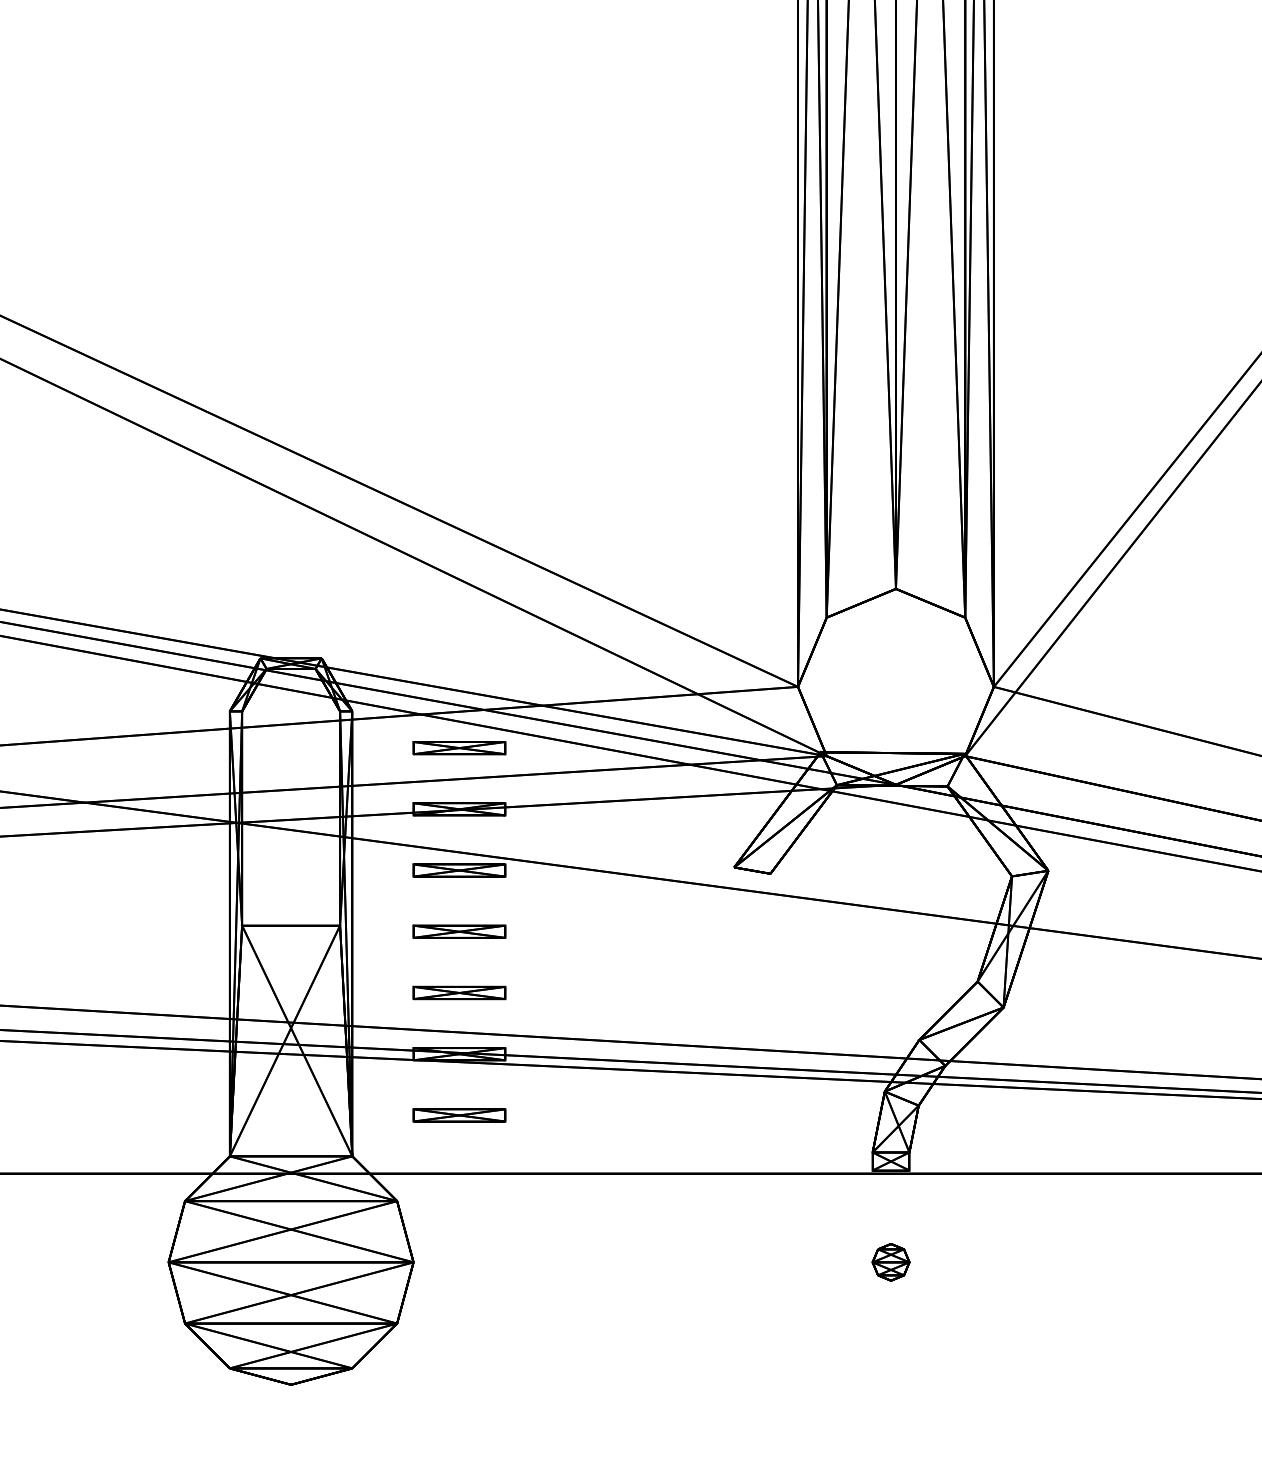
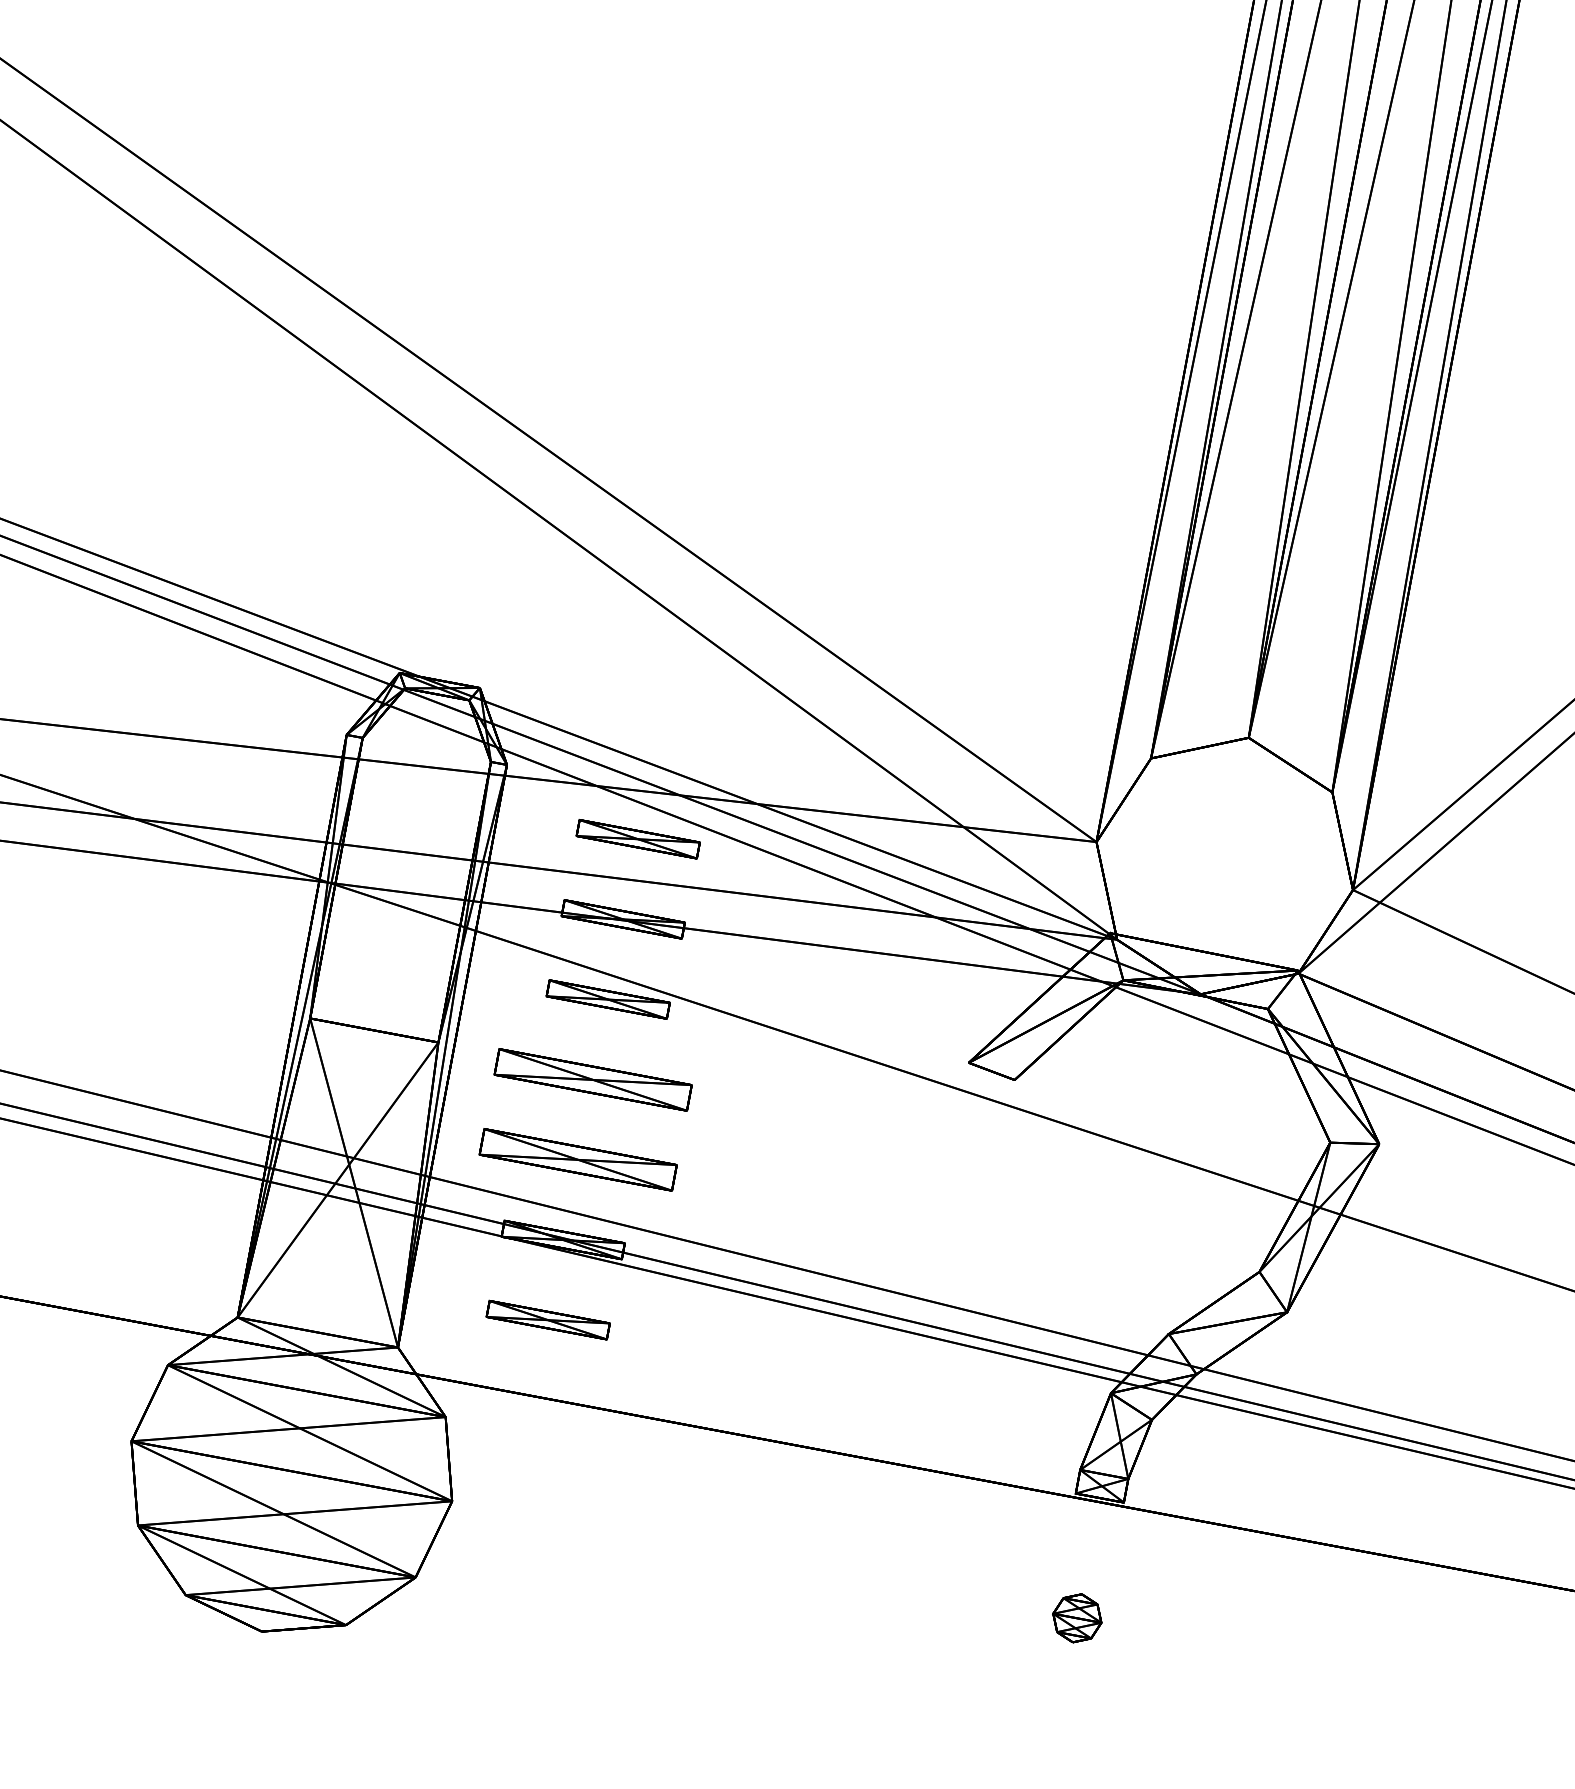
part: (459, 931) -> (593, 1079), size x1.6
part: (459, 992) -> (578, 1159), size x1.6

